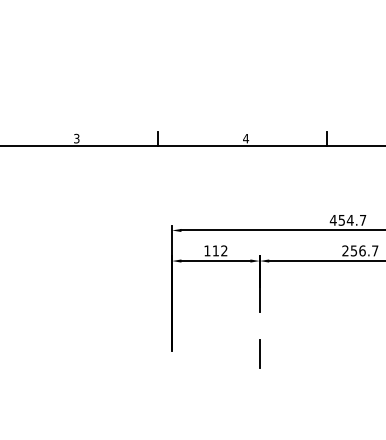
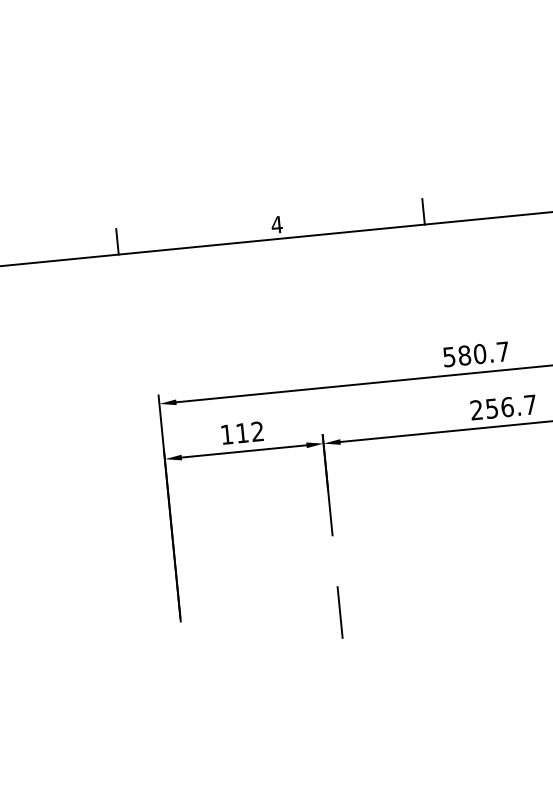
text: (341, 219) -> (463, 354), 454.7 -> 580.7

